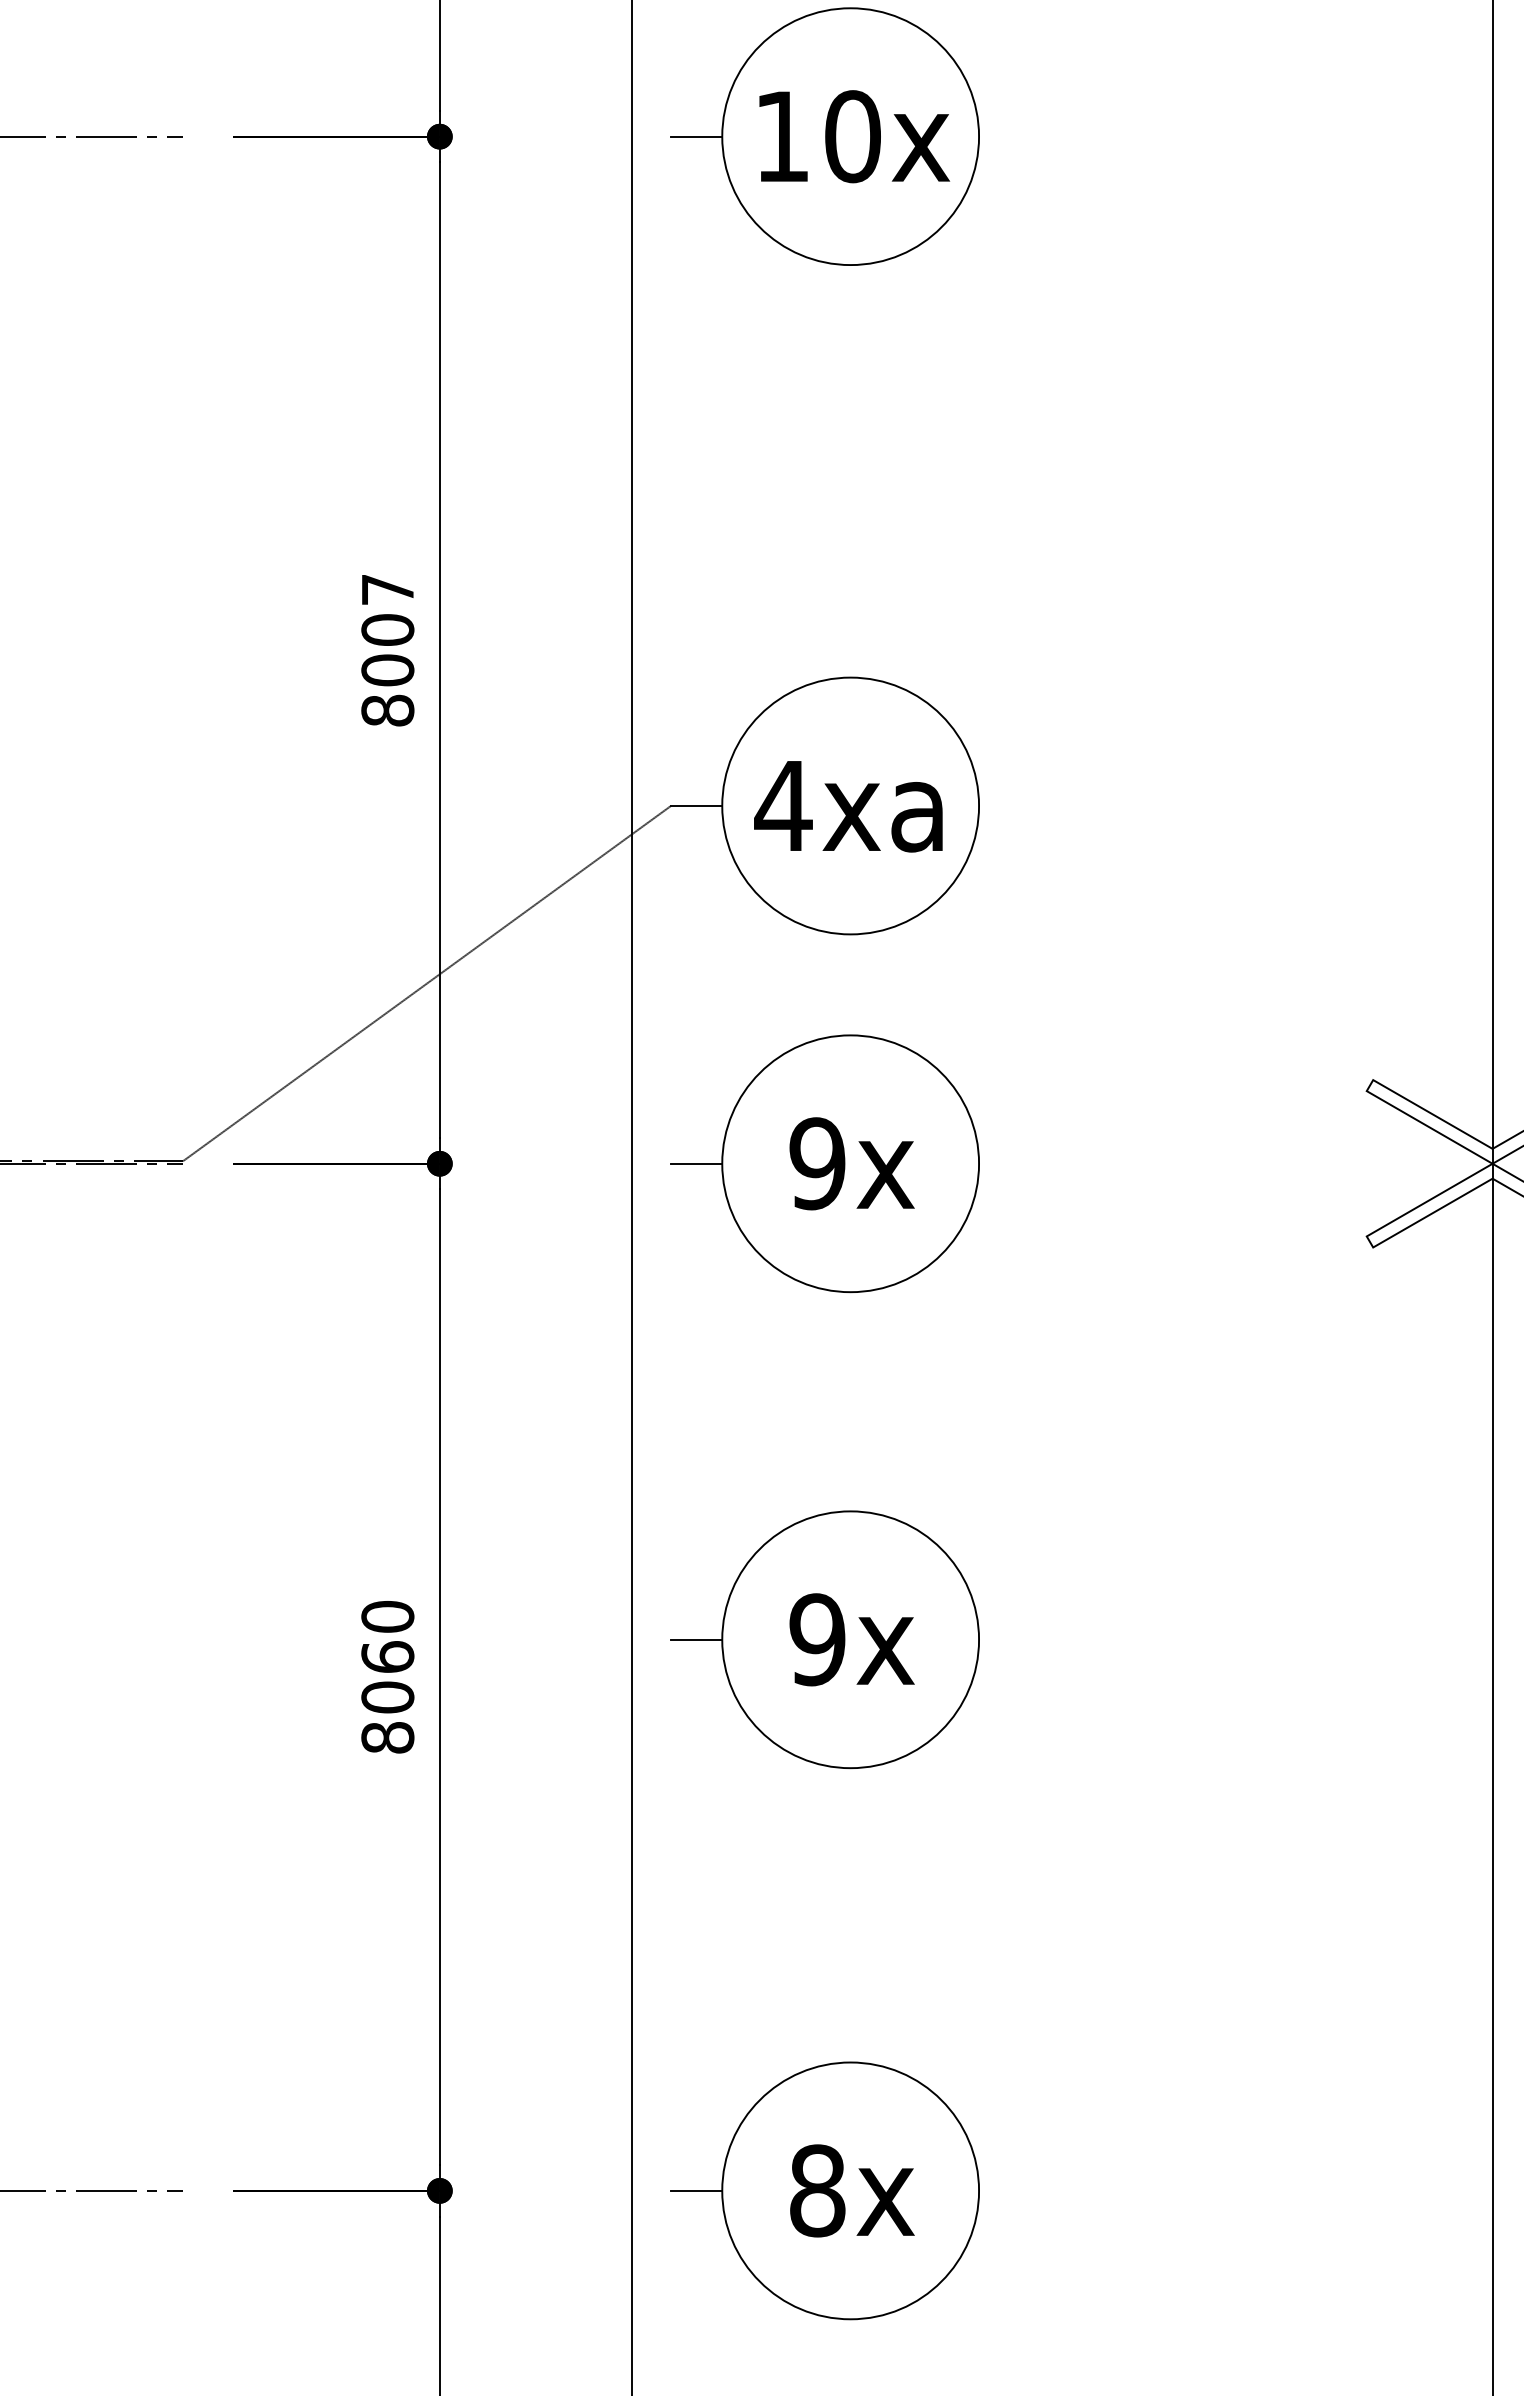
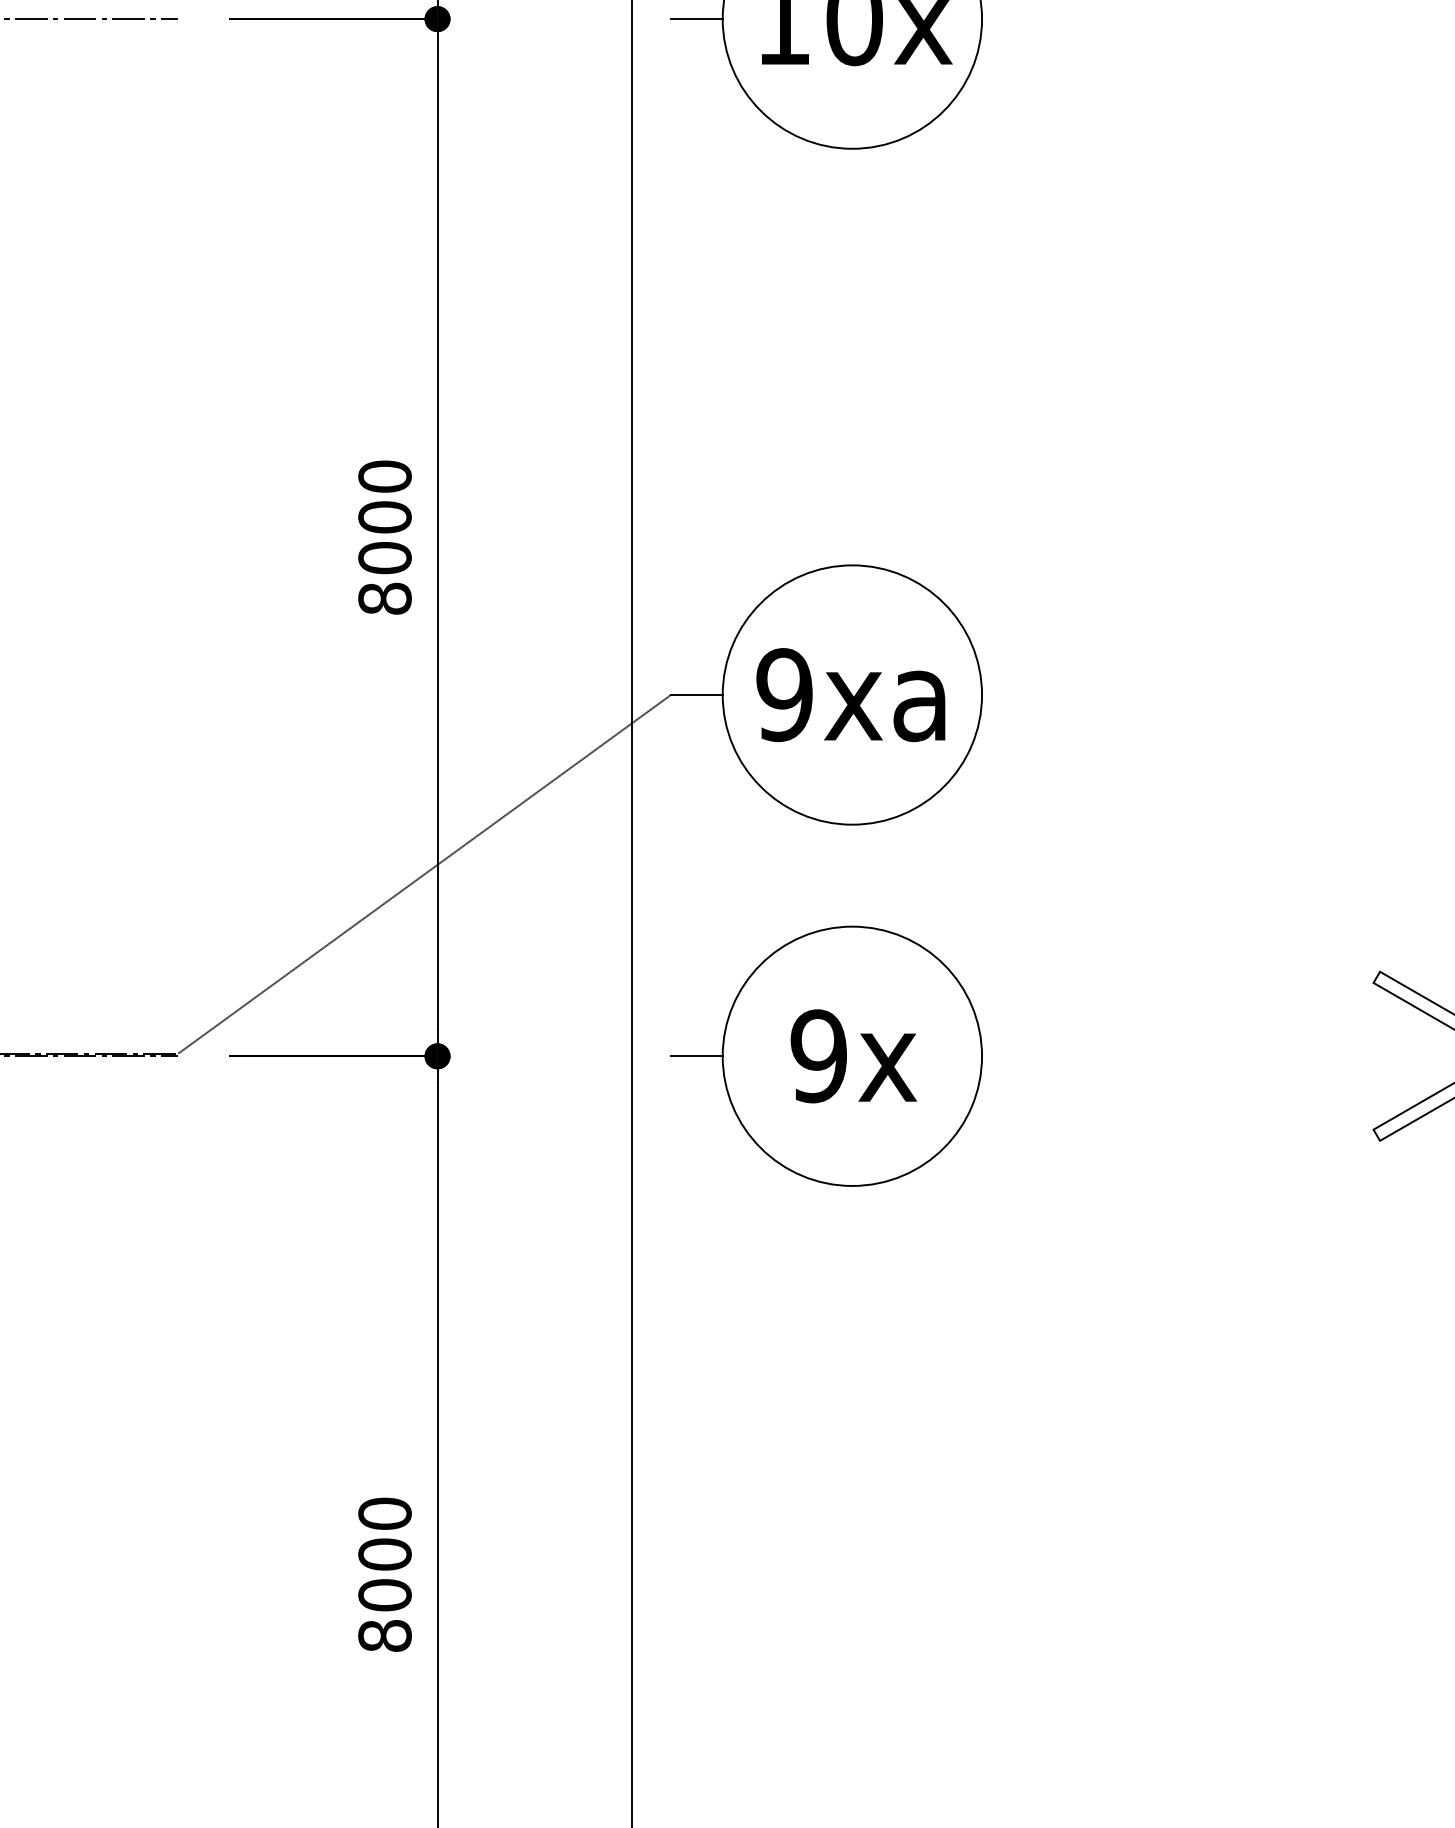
text: (387, 589) -> (384, 476), 8007 -> 8000
text: (783, 805) -> (784, 694), 4xa -> 9xa
part: (824, 1639) -> (825, 1536), removed
text: (387, 1657) -> (384, 1554), 8060 -> 8000

